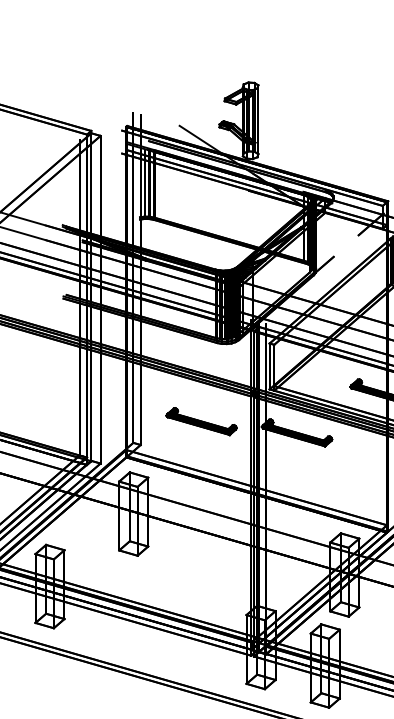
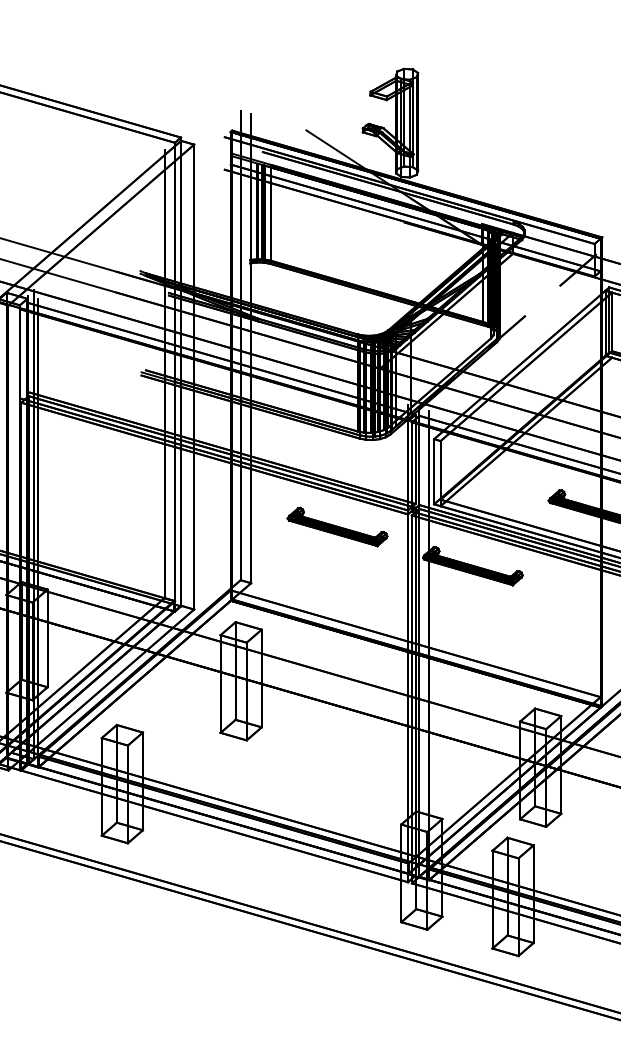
part: (201, 421) -> (337, 526), moved

